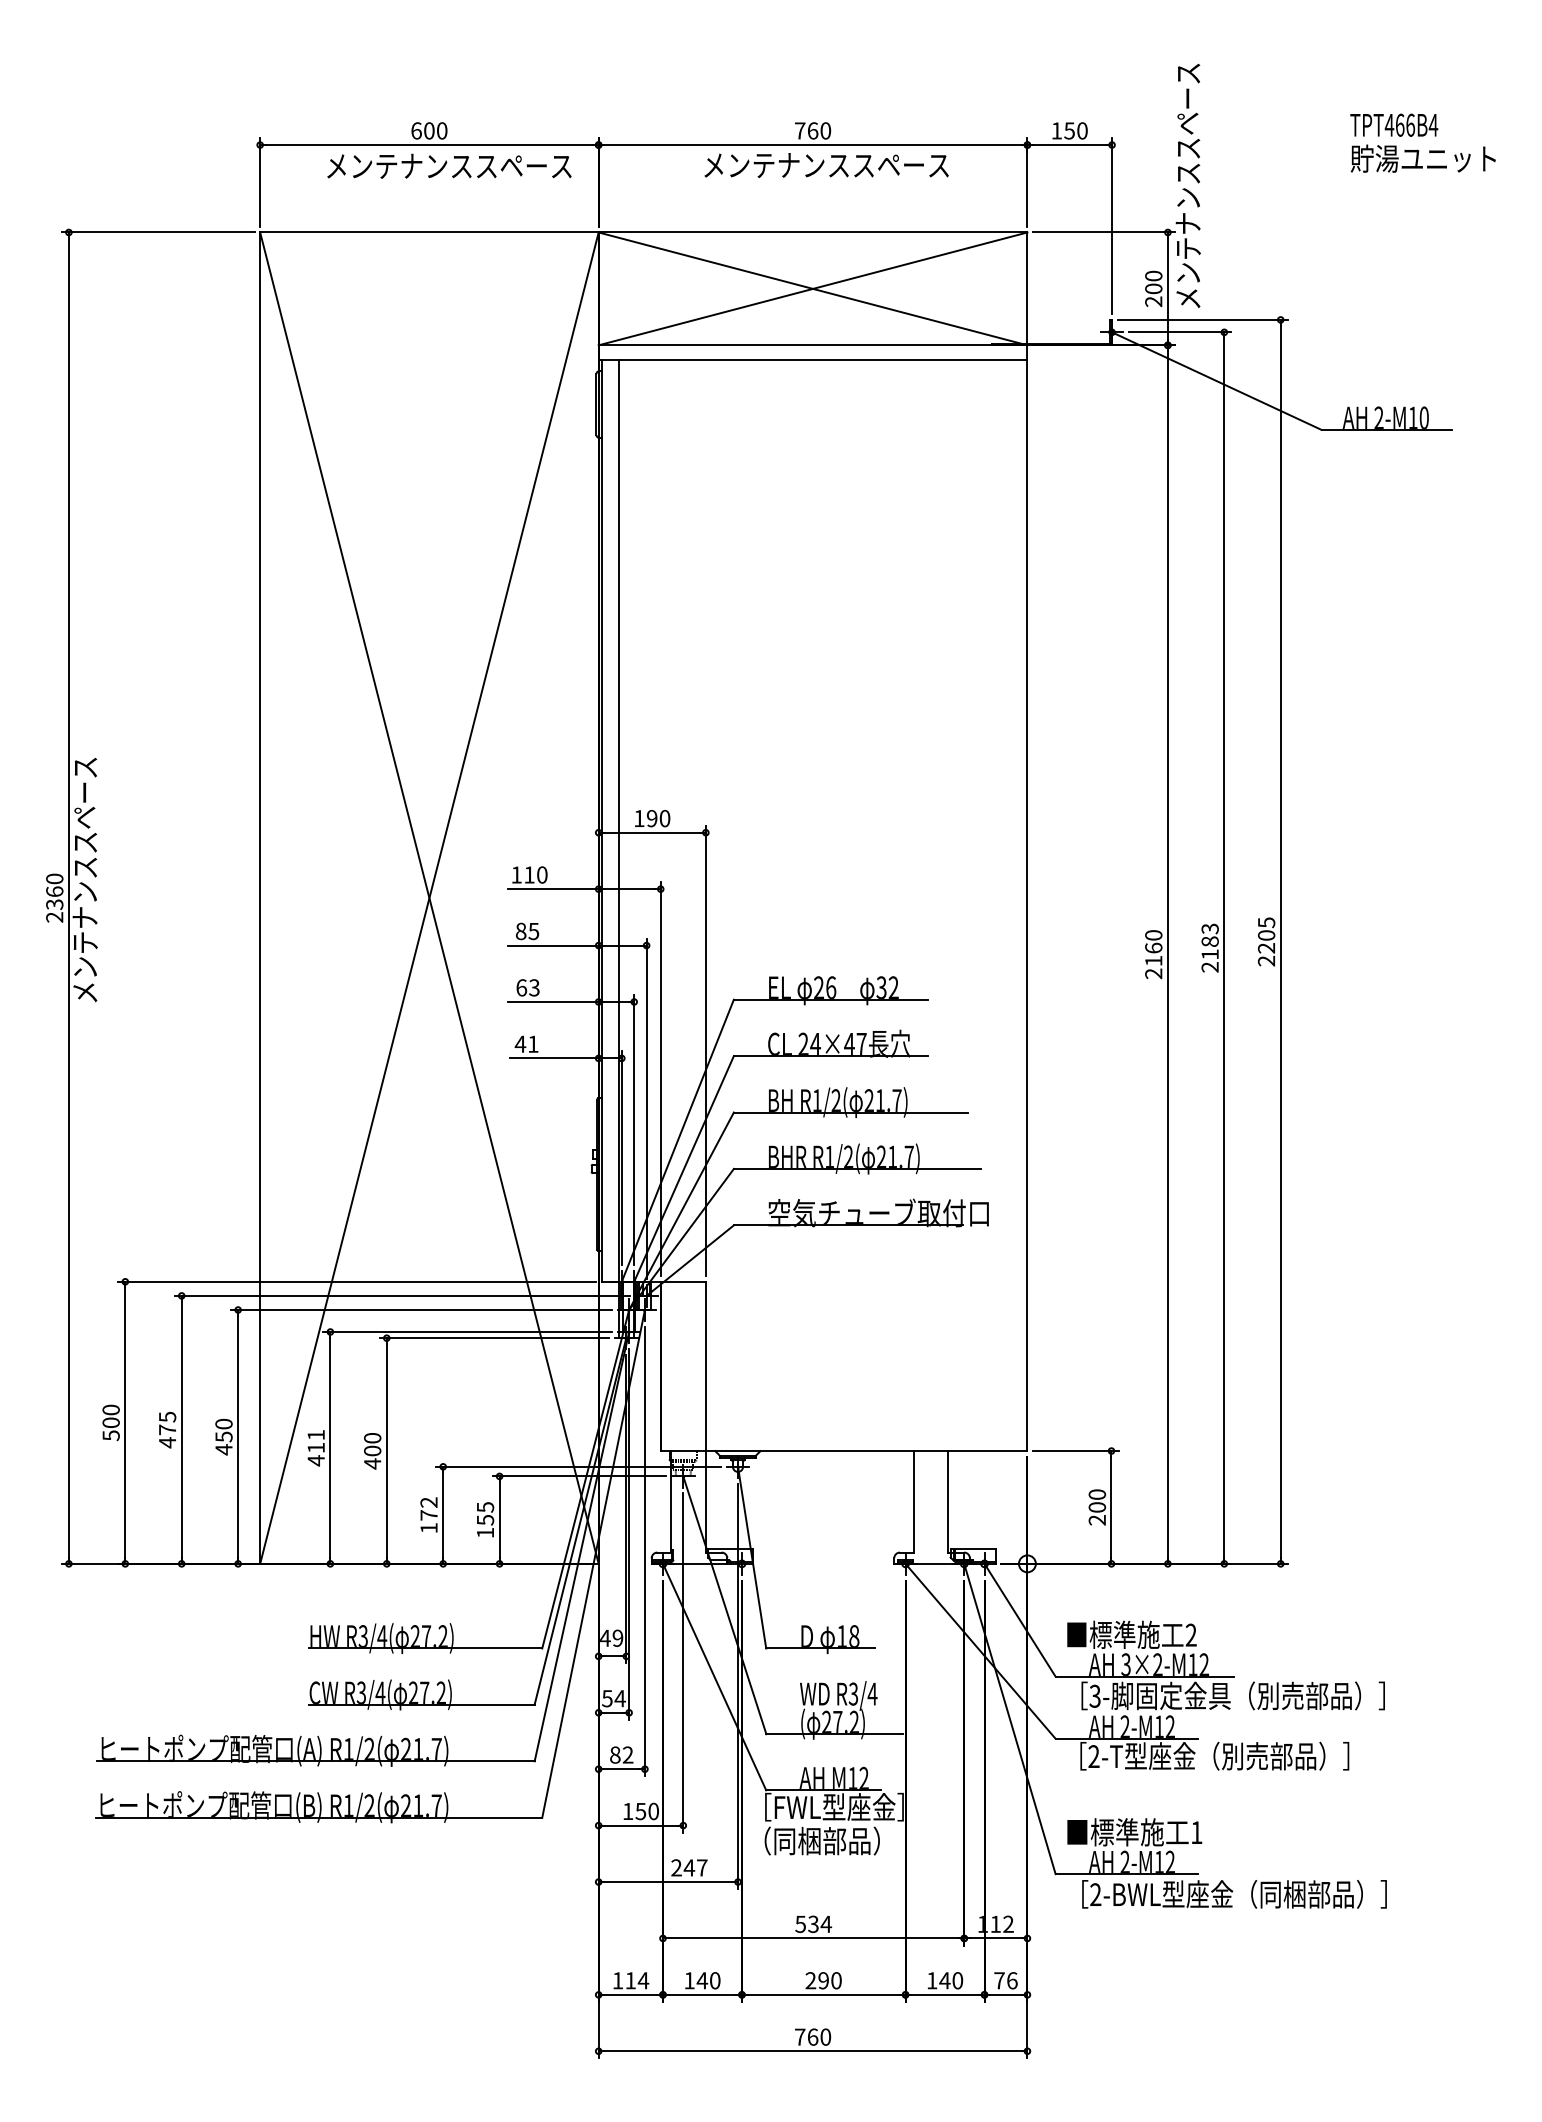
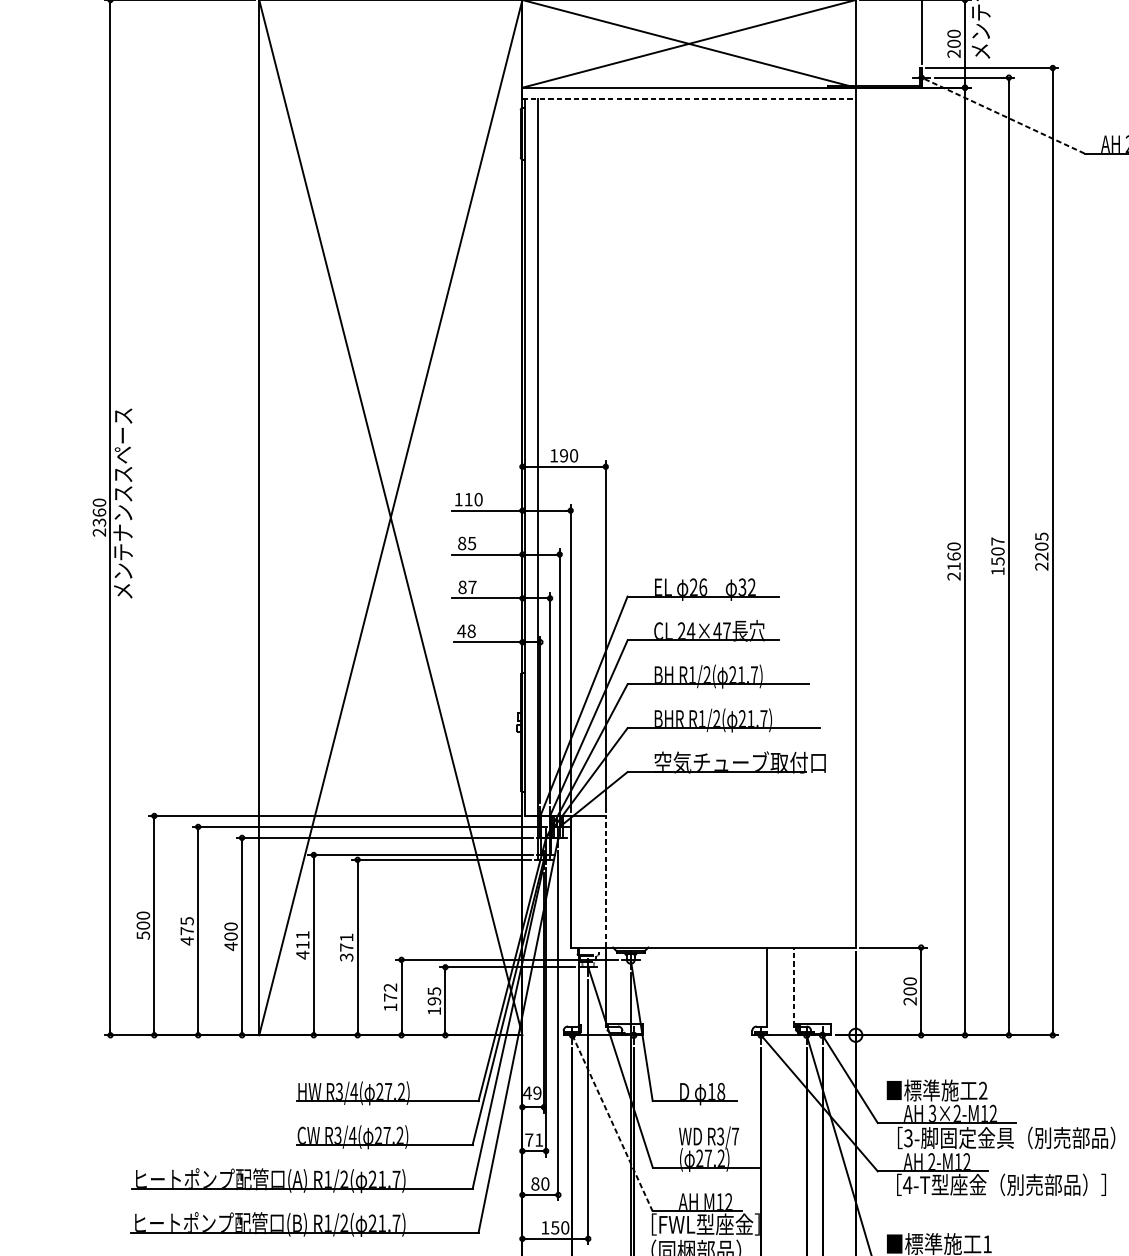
line: (813, 359) -> (689, 98), solid -> dashed
line: (1216, 381) -> (1002, 115), solid -> dashed
text: (1209, 947) -> (997, 556), 2183 -> 1507
text: (527, 987) -> (467, 587), 63 -> 87
text: (533, 1043) -> (471, 630), 41 -> 48
line: (705, 1366) -> (605, 881), solid -> dashed
text: (223, 1436) -> (230, 936), 450 -> 400
text: (372, 1451) -> (346, 947), 400 -> 371
line: (948, 1501) -> (794, 986), solid -> dashed
text: (485, 1520) -> (434, 1001), 155 -> 195
line: (714, 1676) -> (612, 1122), solid -> dashed
text: (872, 1693) -> (735, 1136), R3/4 -> R3/7
text: (613, 1698) -> (533, 1139), 54 -> 71
text: (627, 1754) -> (544, 1183), 82 -> 80
text: (1093, 1756) -> (907, 1185), 2-T -> 4-T

